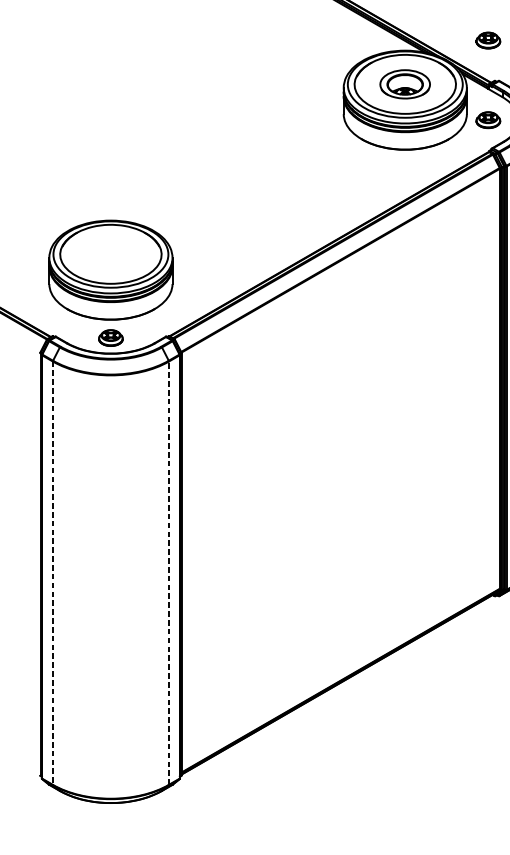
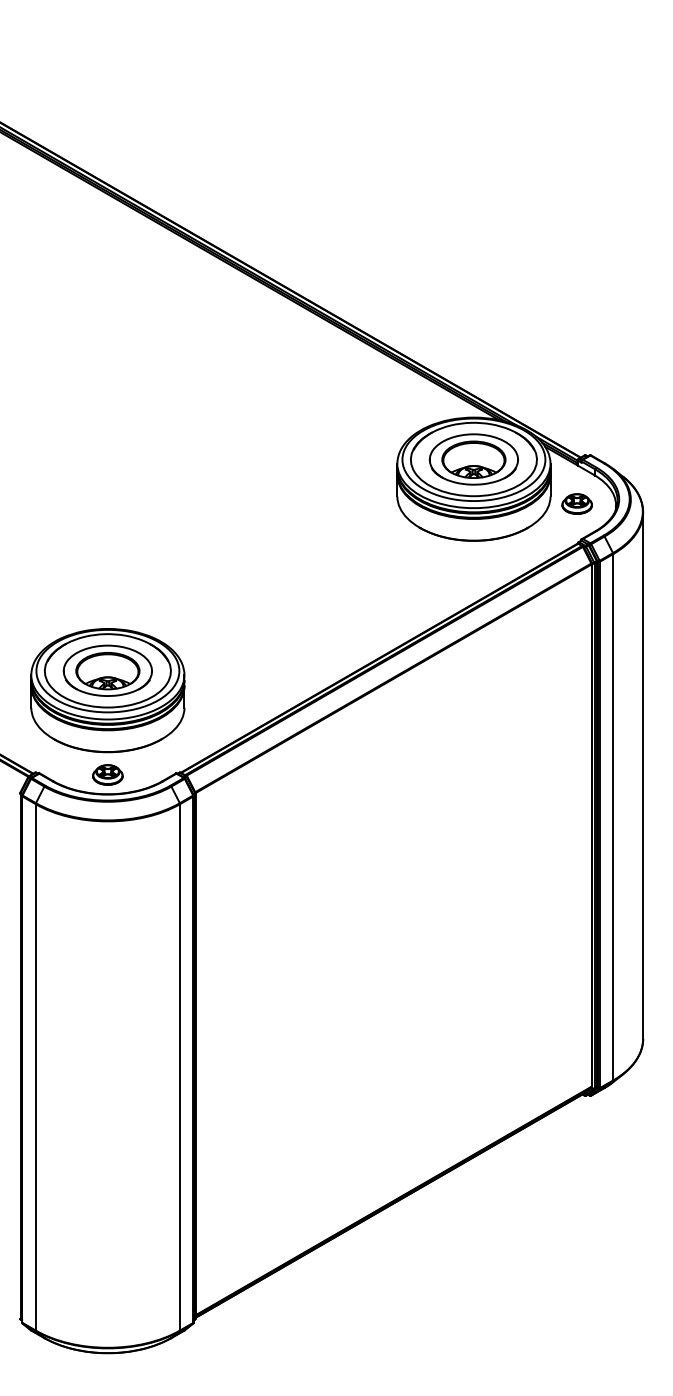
part: (487, 40) -> (576, 404), removed
part: (404, 84) -> (473, 459), size x1.43
part: (110, 254) -> (107, 670), added
line: (169, 572) -> (180, 1066), dashed -> solid
line: (52, 573) -> (35, 1067), dashed -> solid

